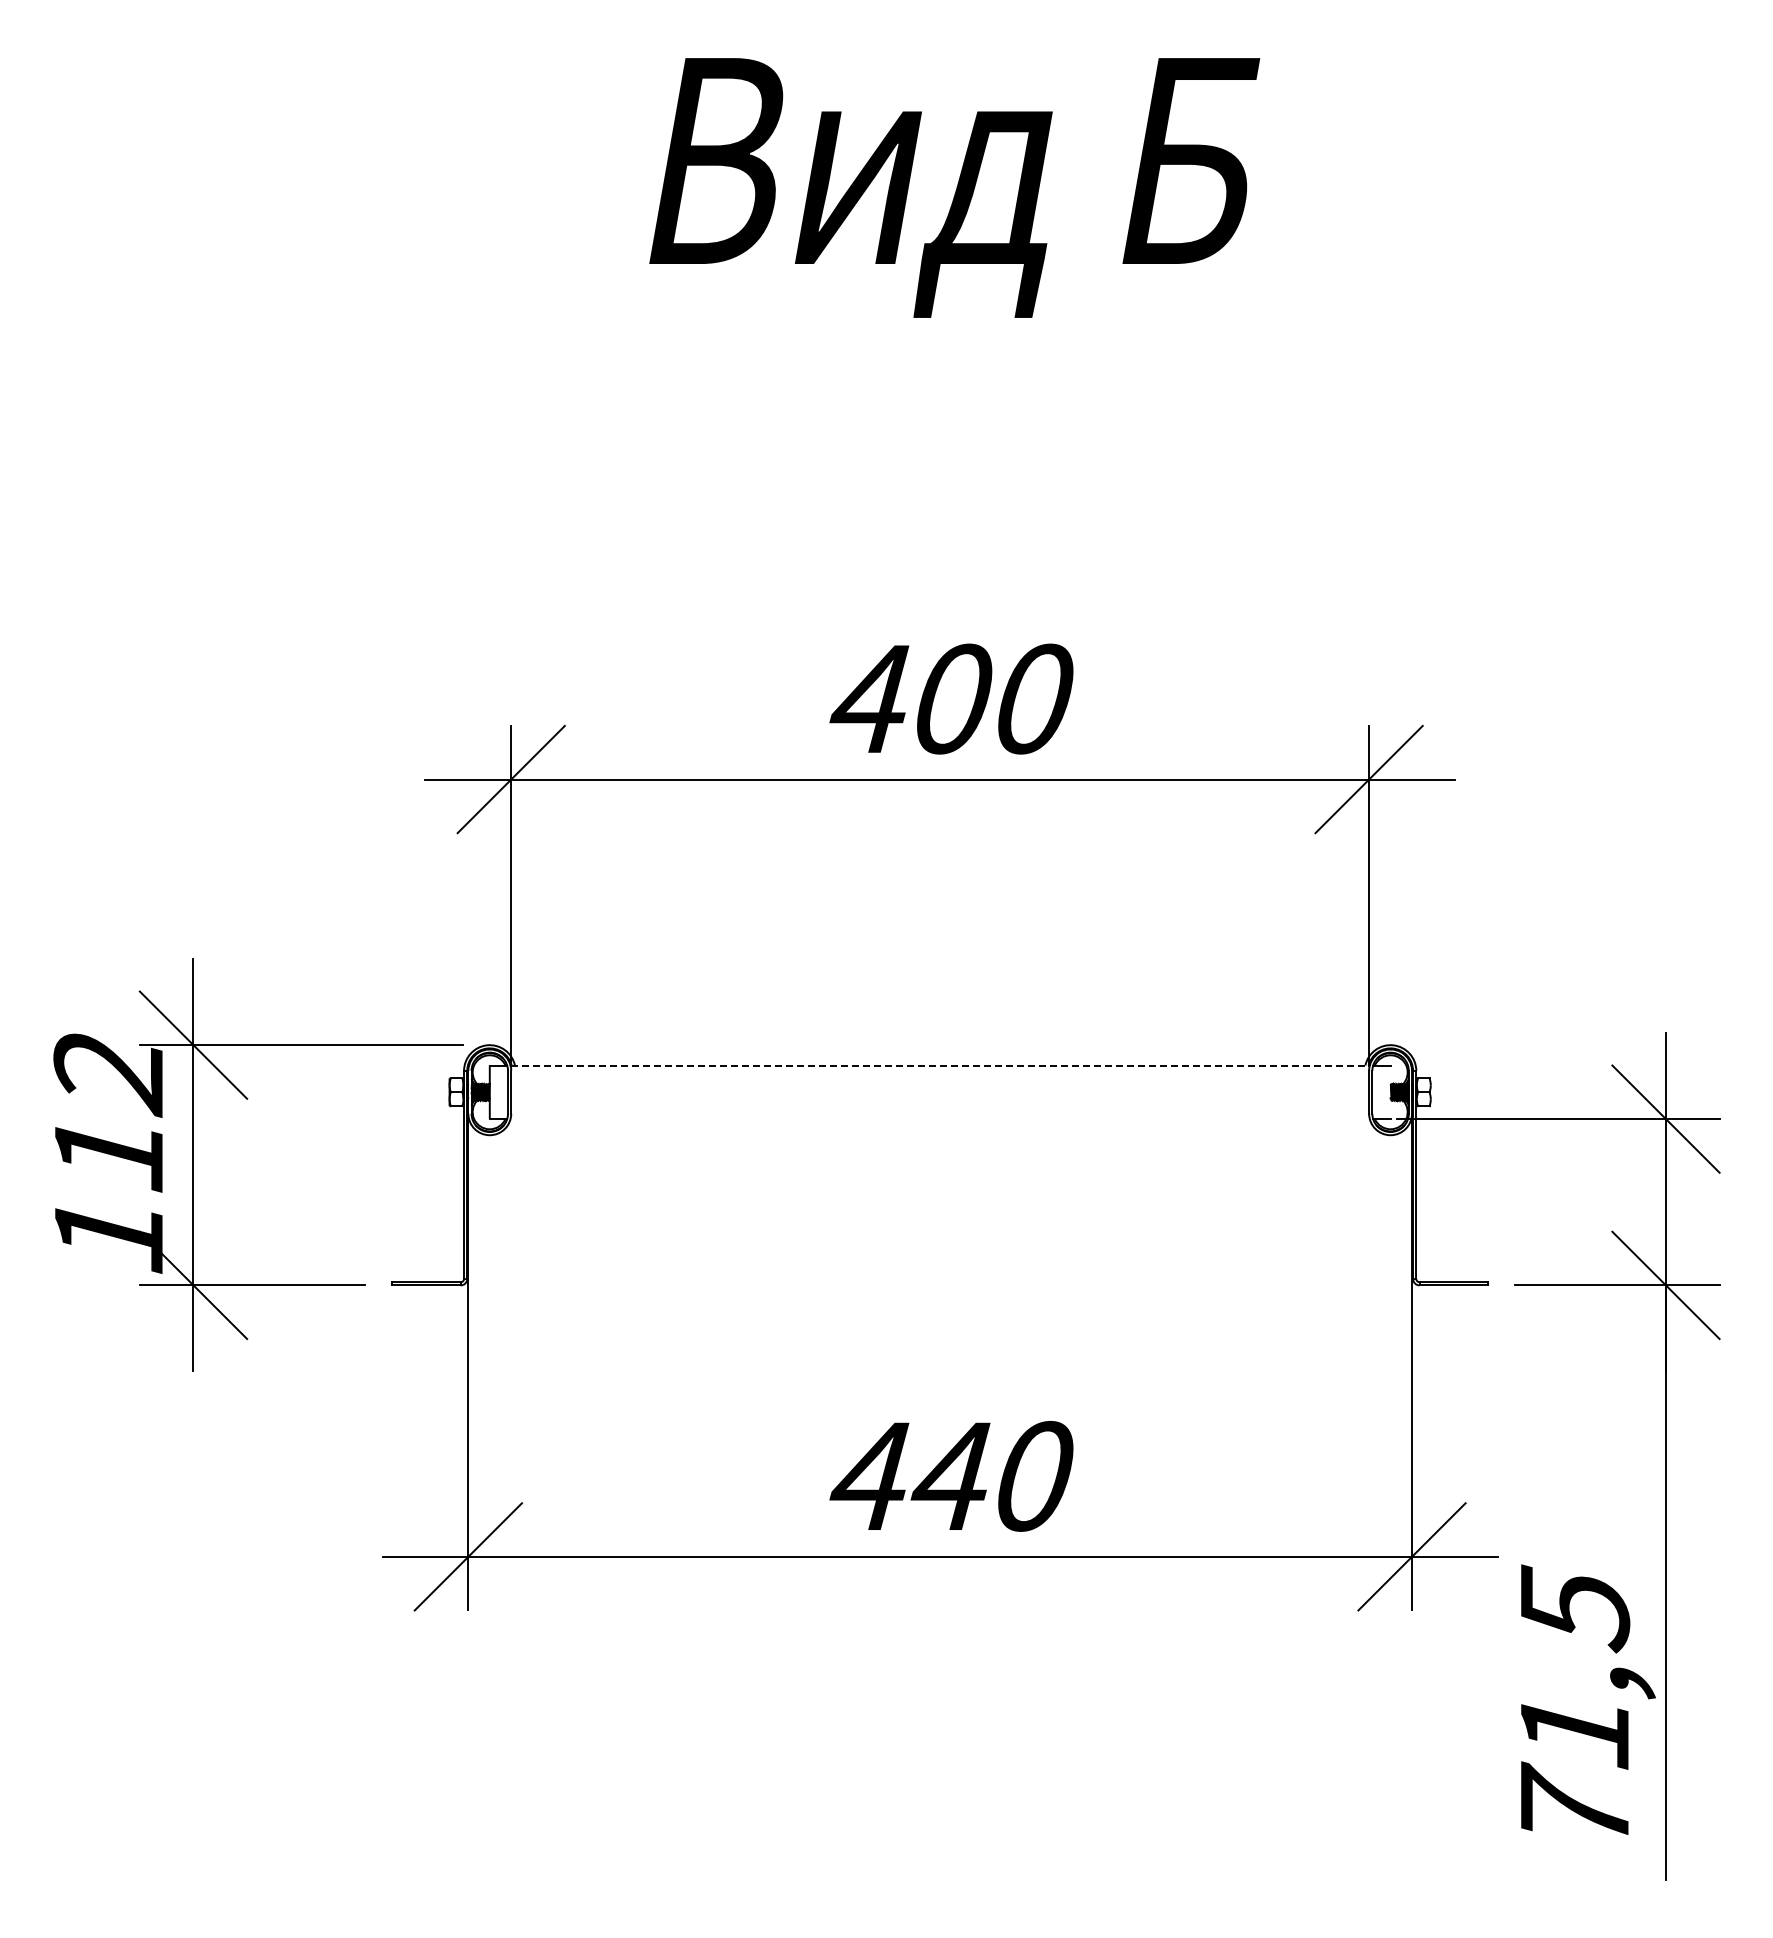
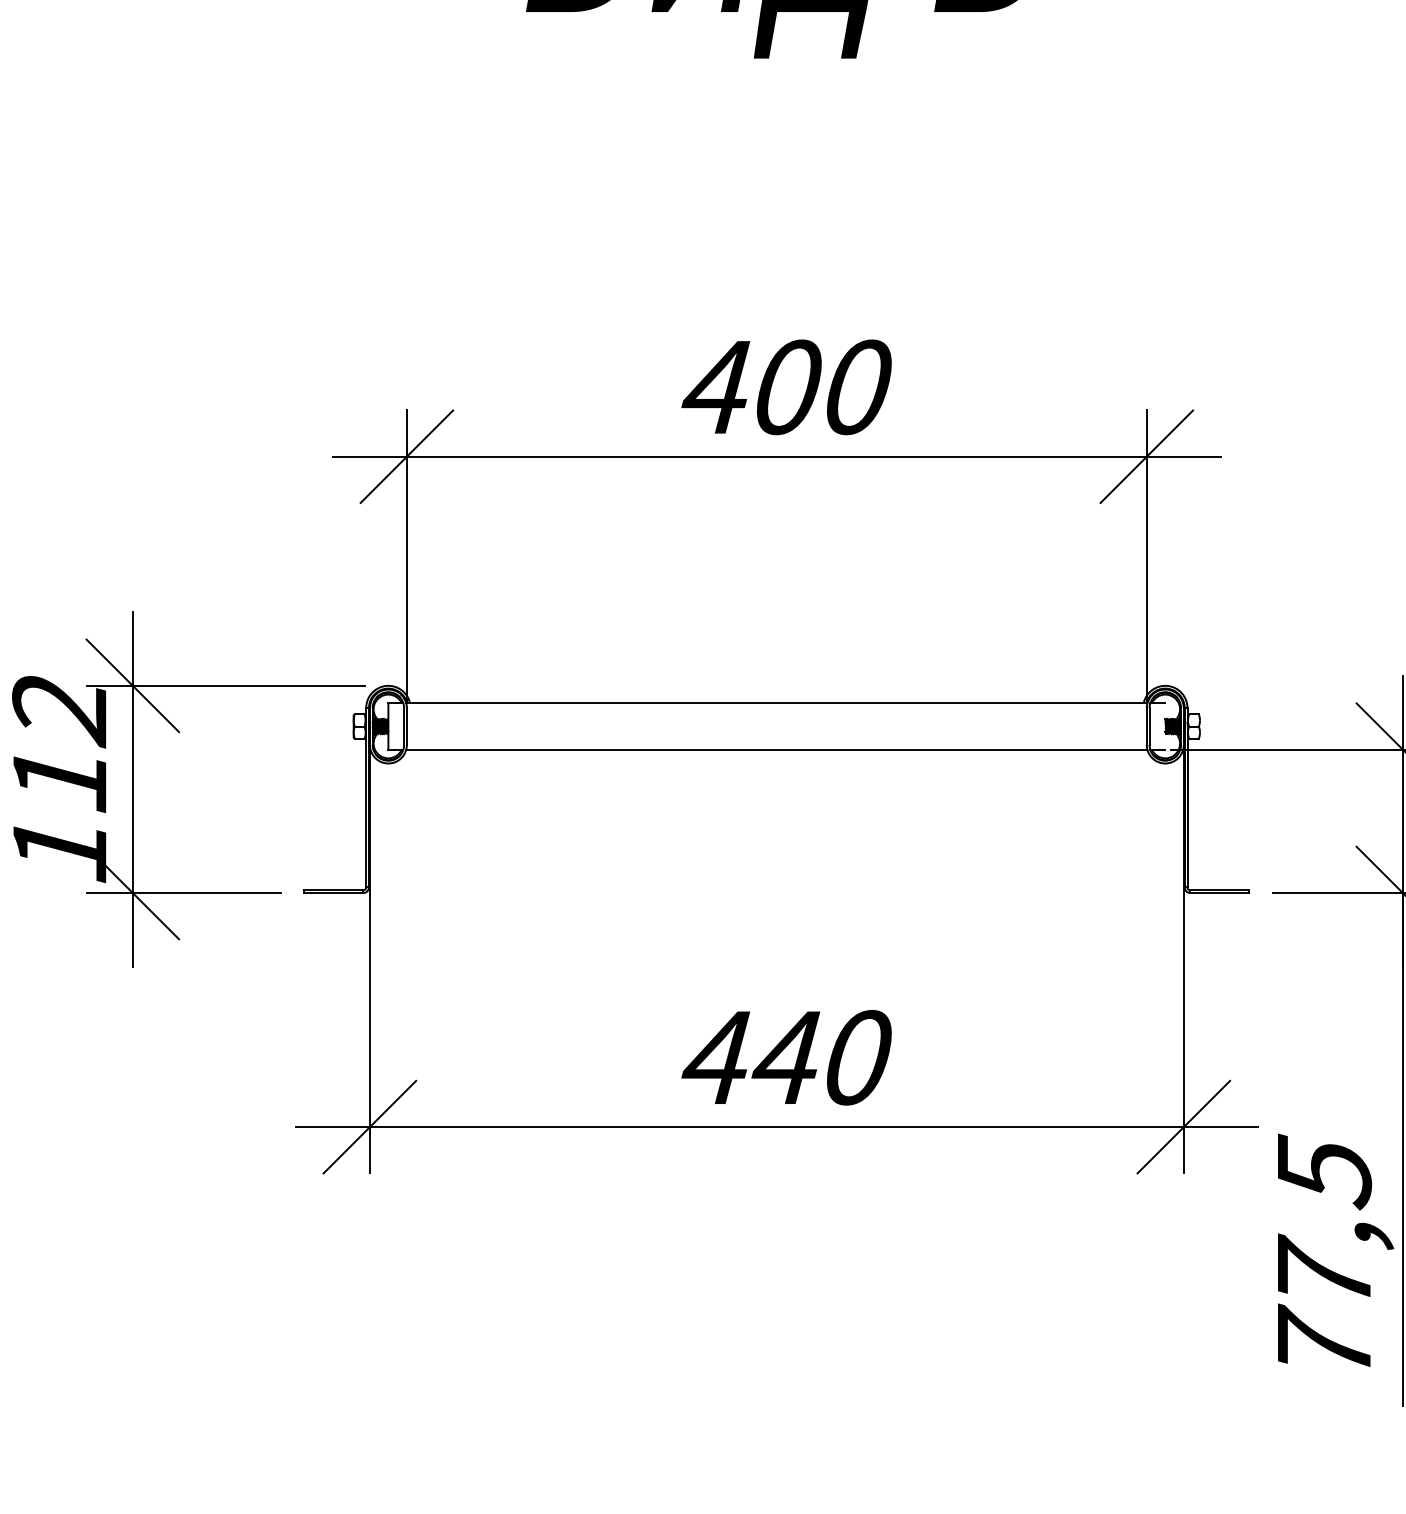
line: (940, 1065) -> (777, 703), dashed -> solid
line: (939, 1119) -> (776, 749), added
text: (1574, 1724) -> (1323, 1271), 71,5 -> 77,5

